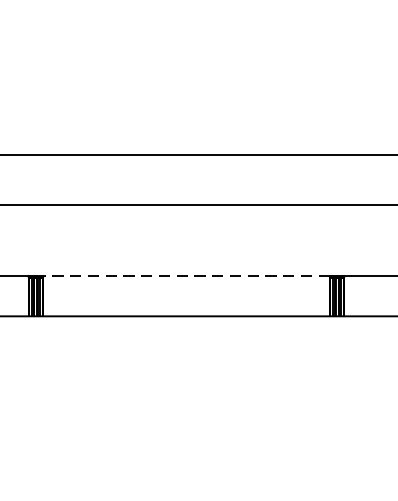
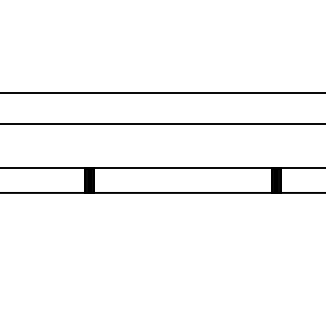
line: (187, 276) -> (183, 168), dashed -> solid

